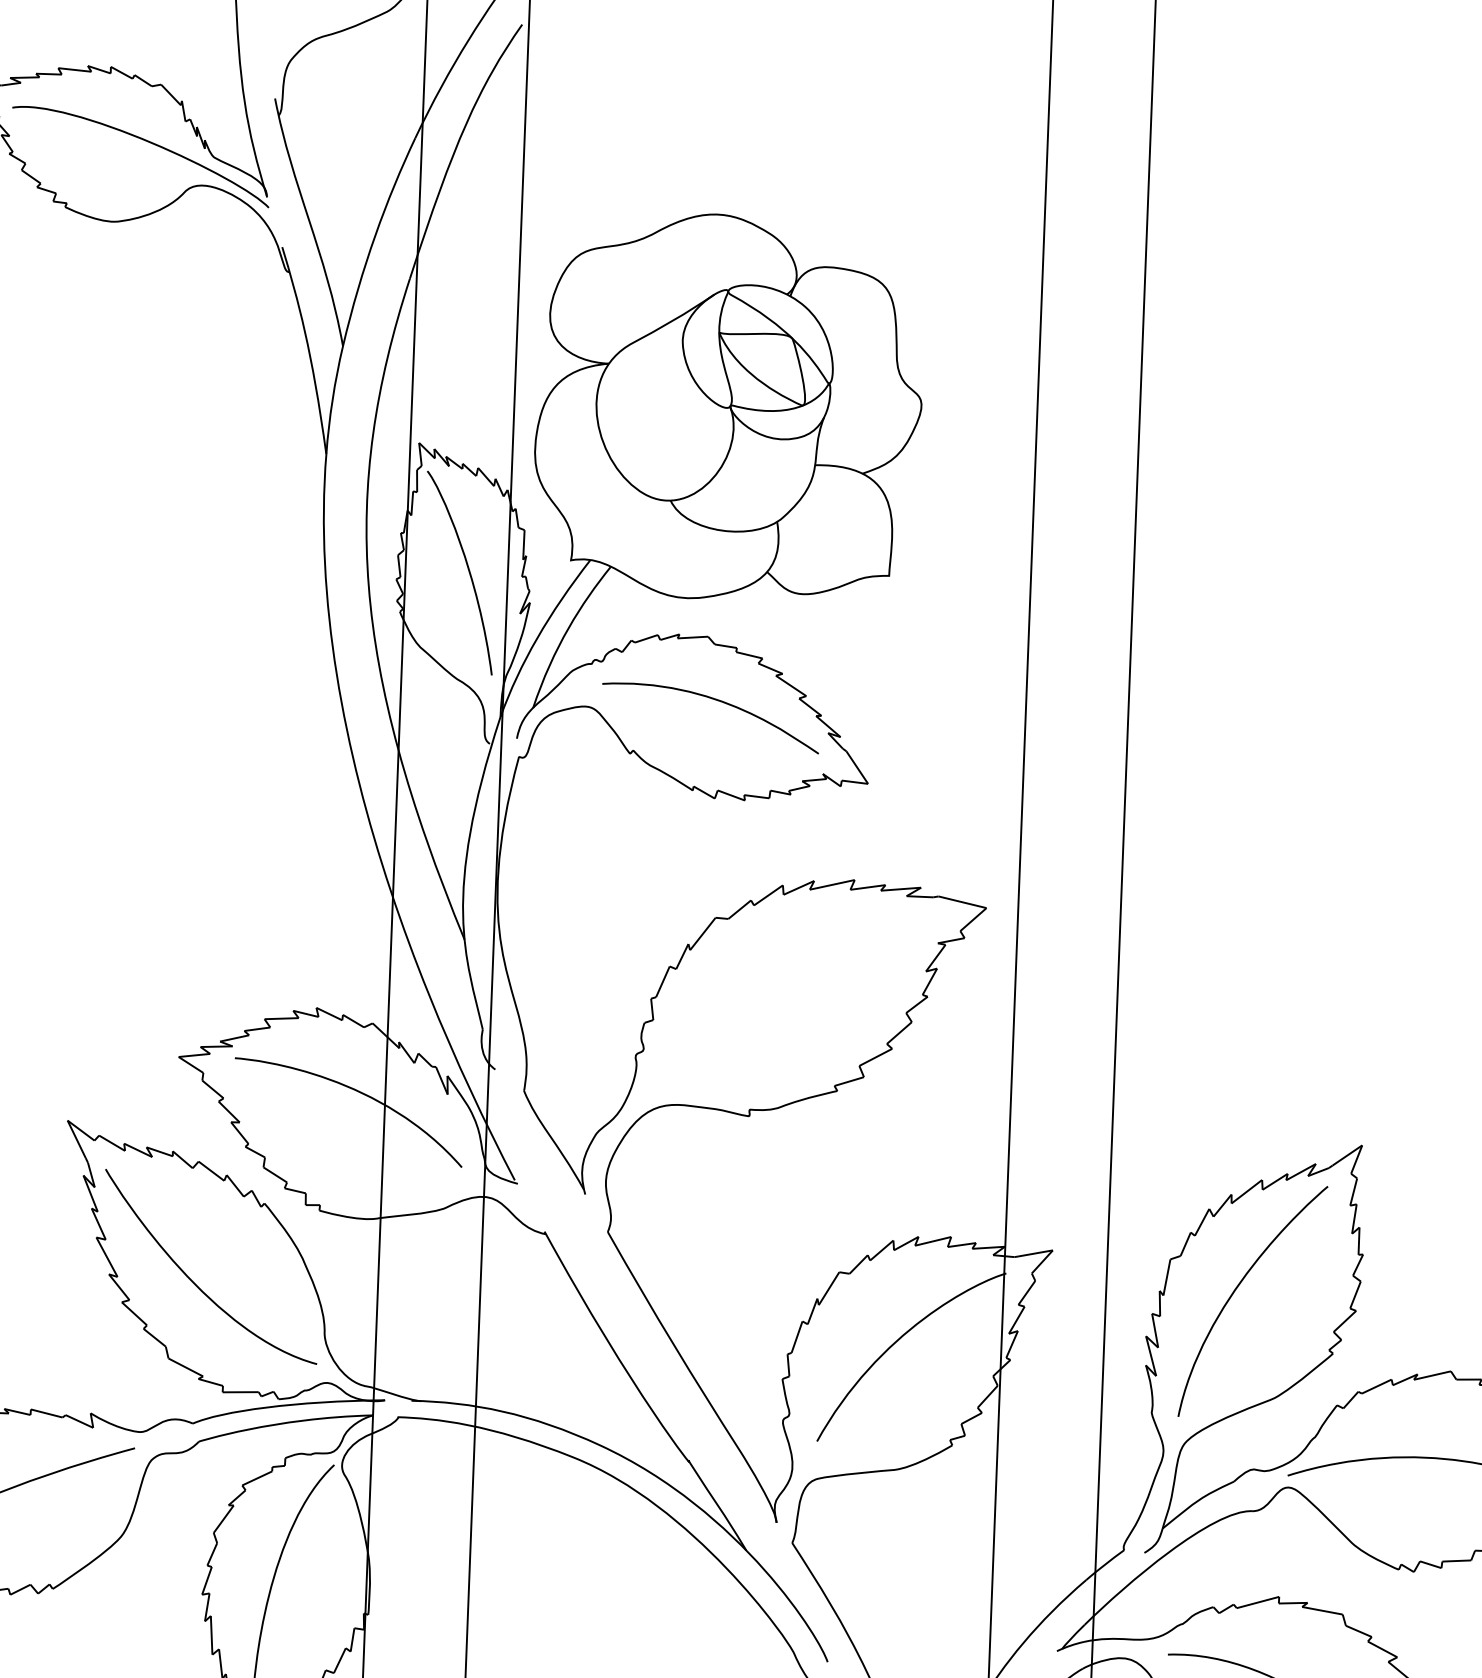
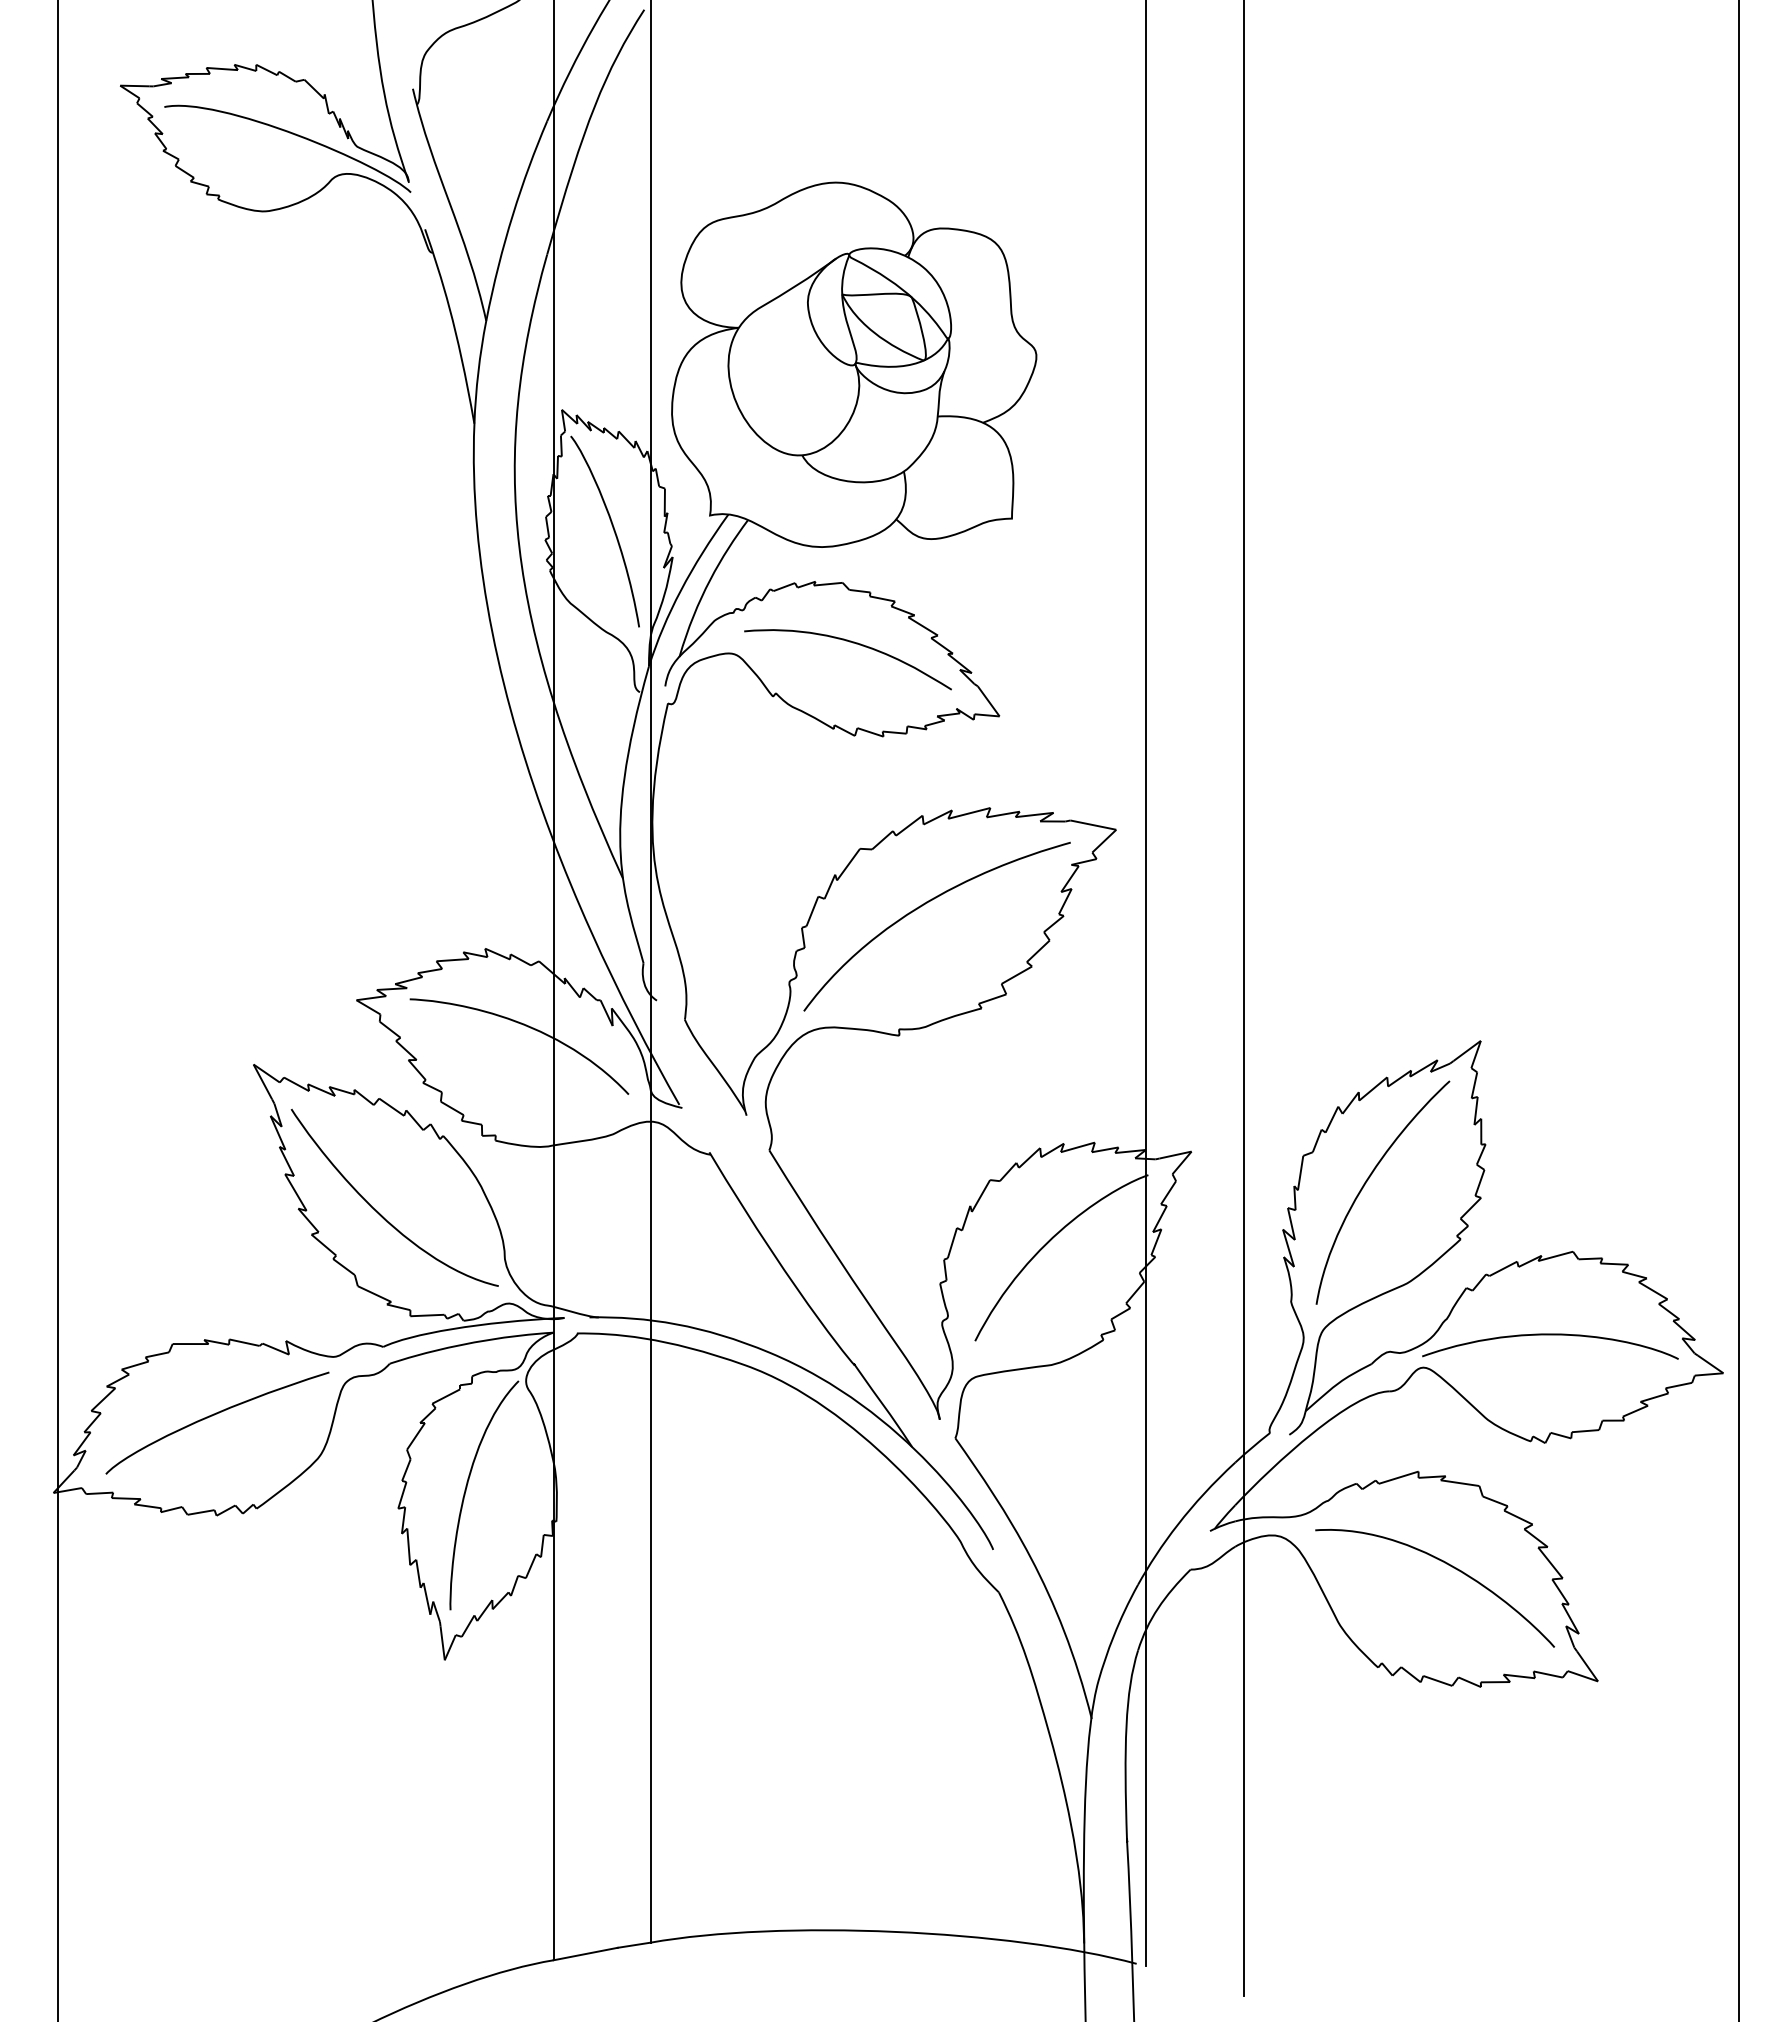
curve: (781, 980) -> (924, 905), added

